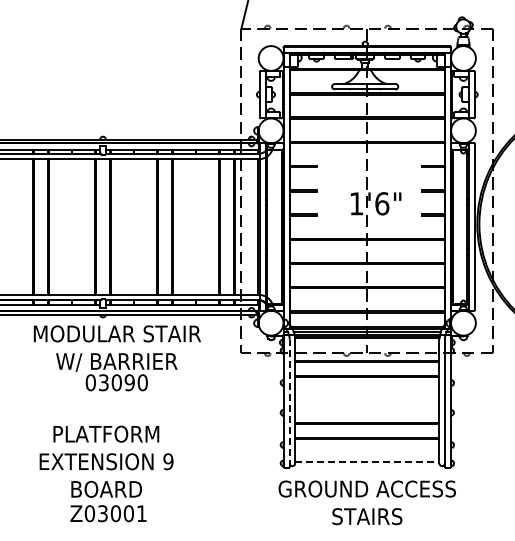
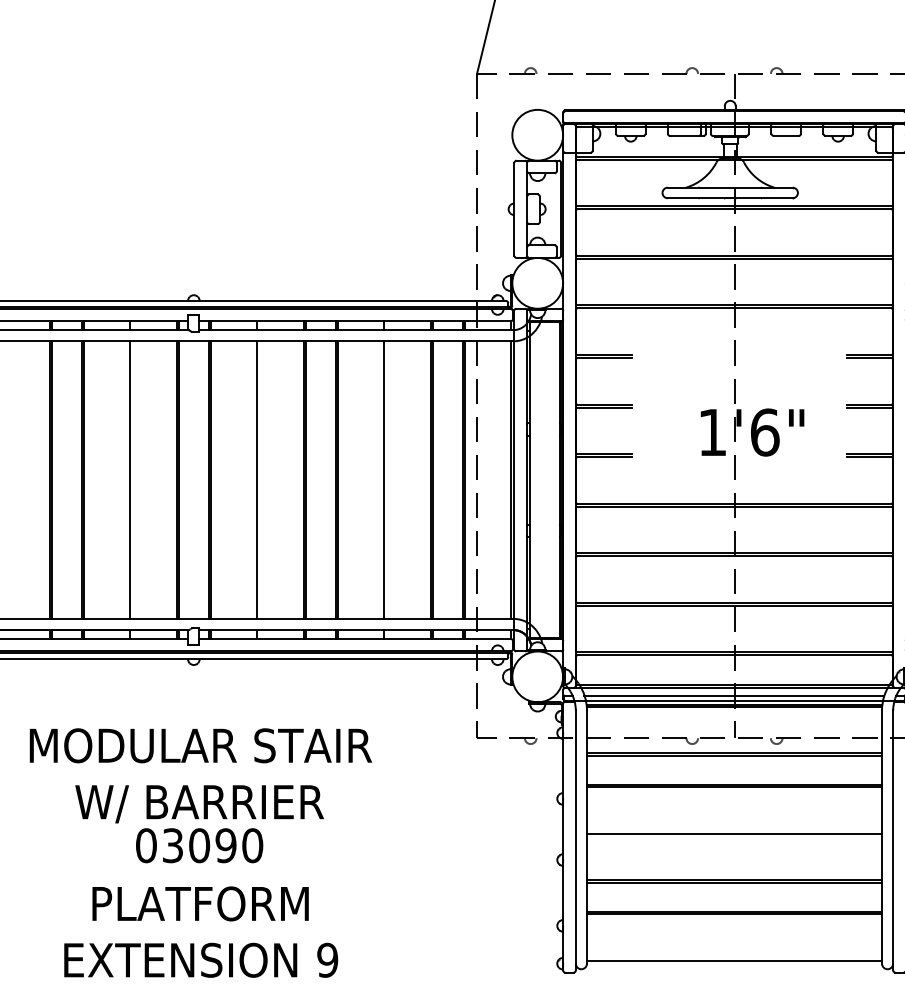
line: (71, 226) -> (129, 478), added
line: (134, 226) -> (258, 478), added
line: (196, 226) -> (385, 478), added
text: (117, 358) -> (200, 796), moved
line: (367, 399) -> (734, 832), added
line: (289, 403) -> (575, 841), dashed -> solid
line: (367, 462) -> (734, 961), dashed -> solid

